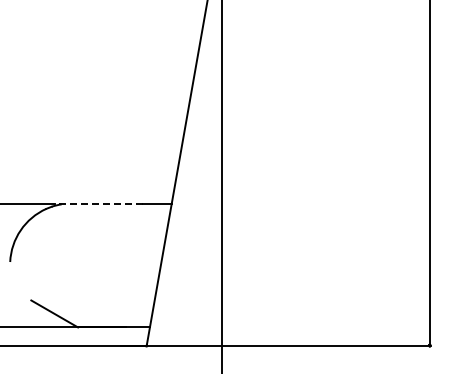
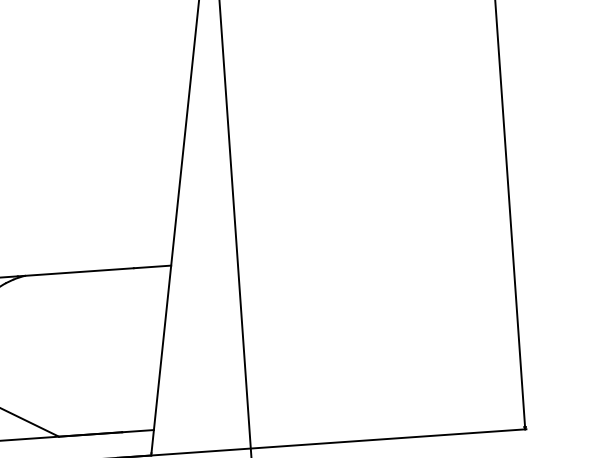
line: (99, 204) -> (75, 272), dashed -> solid

